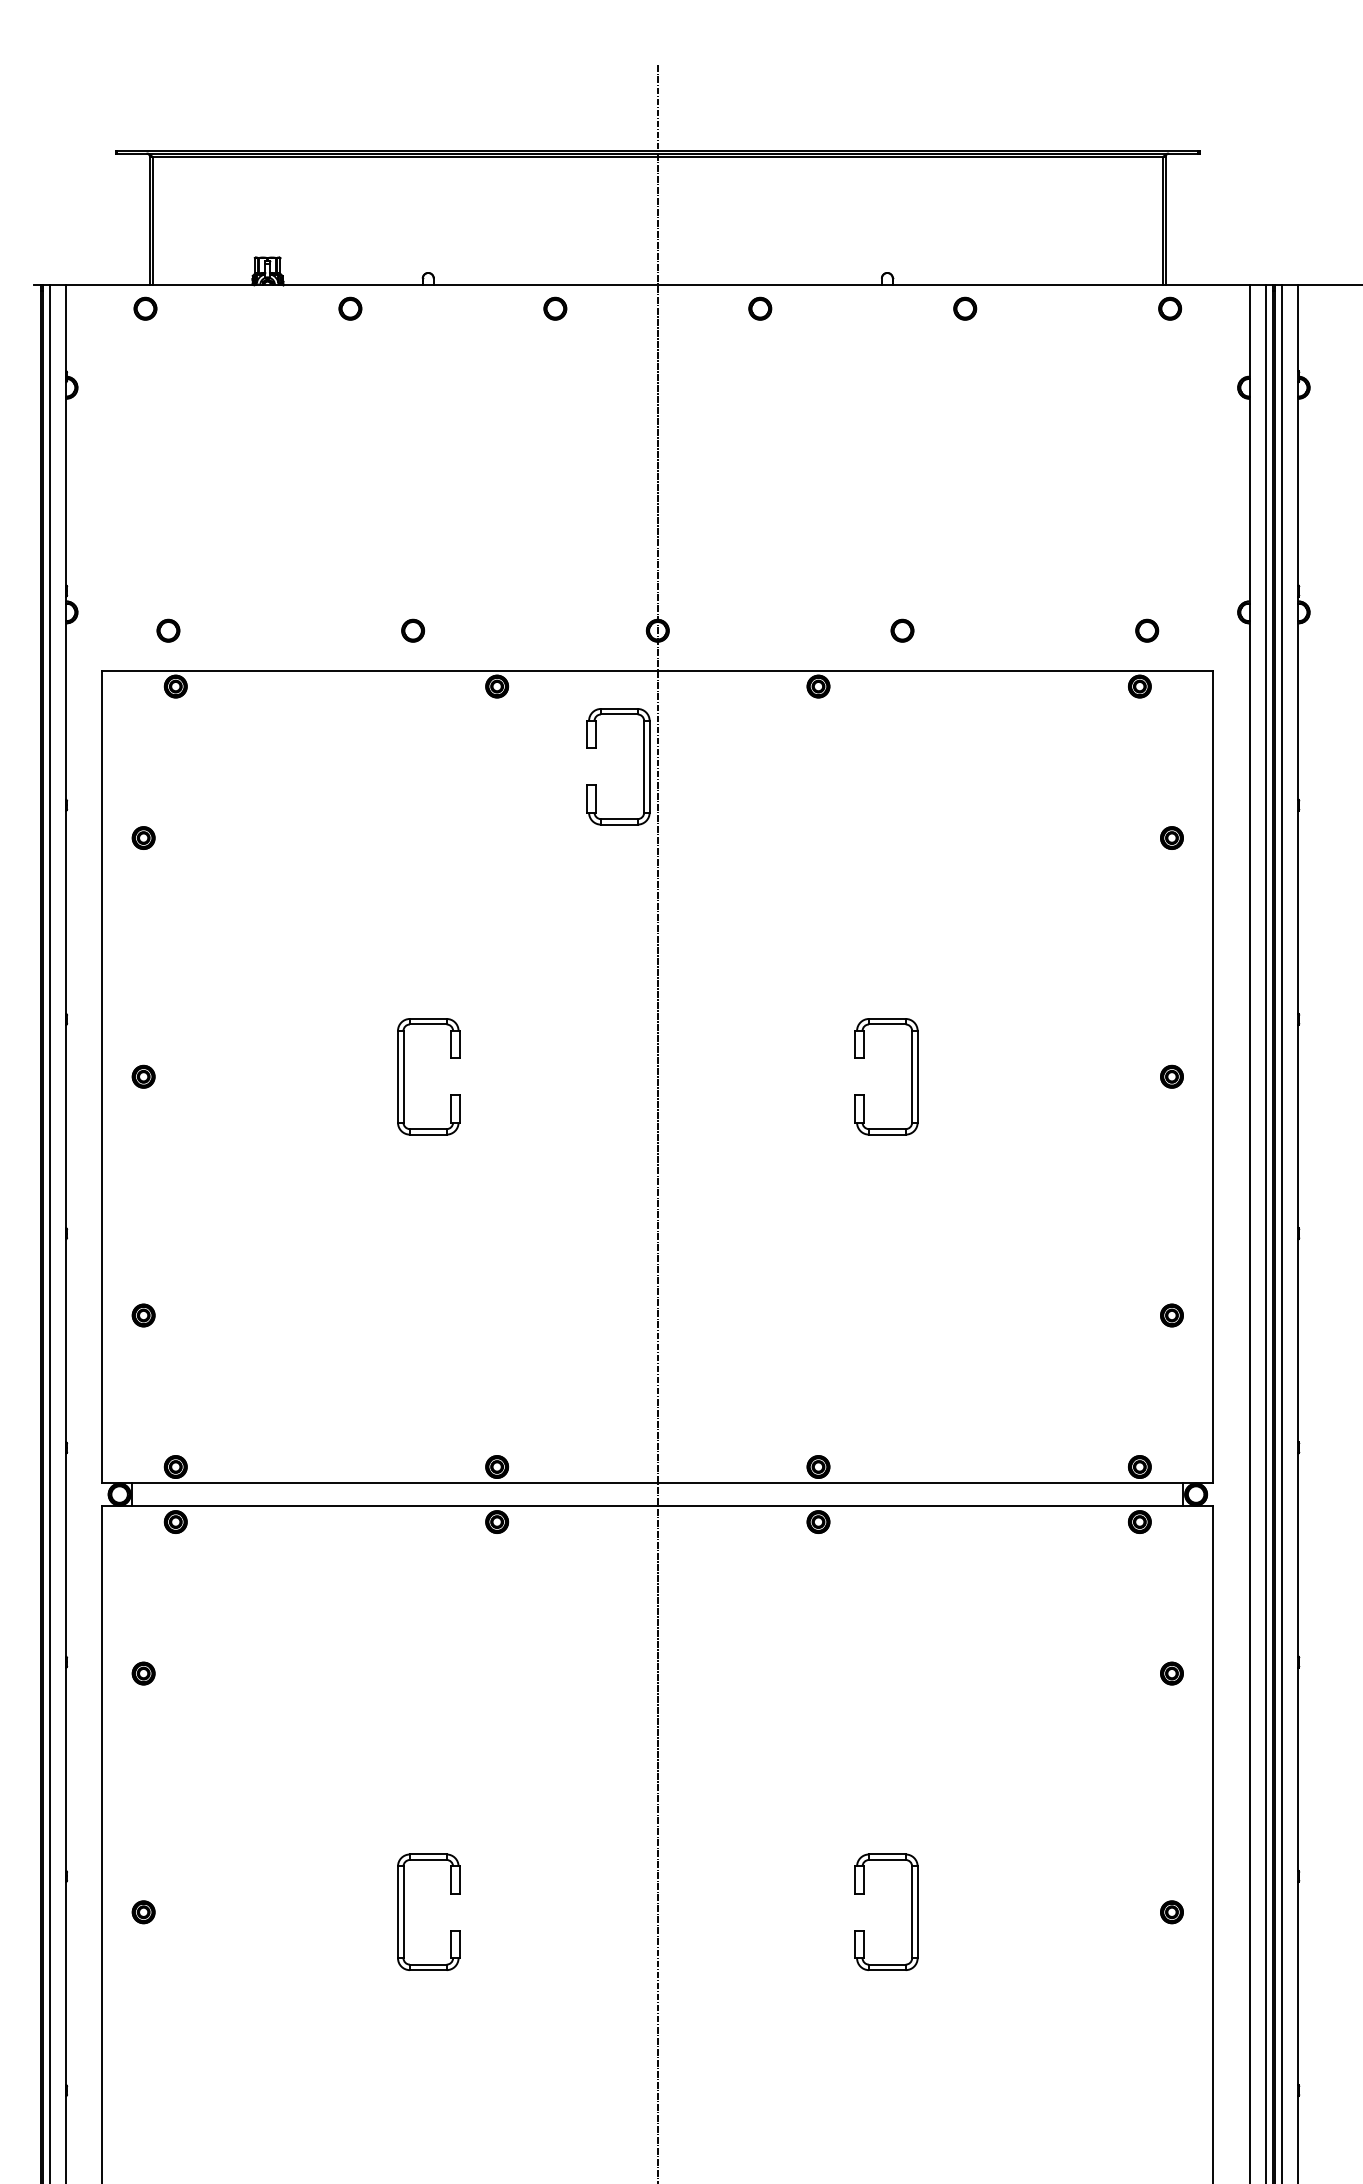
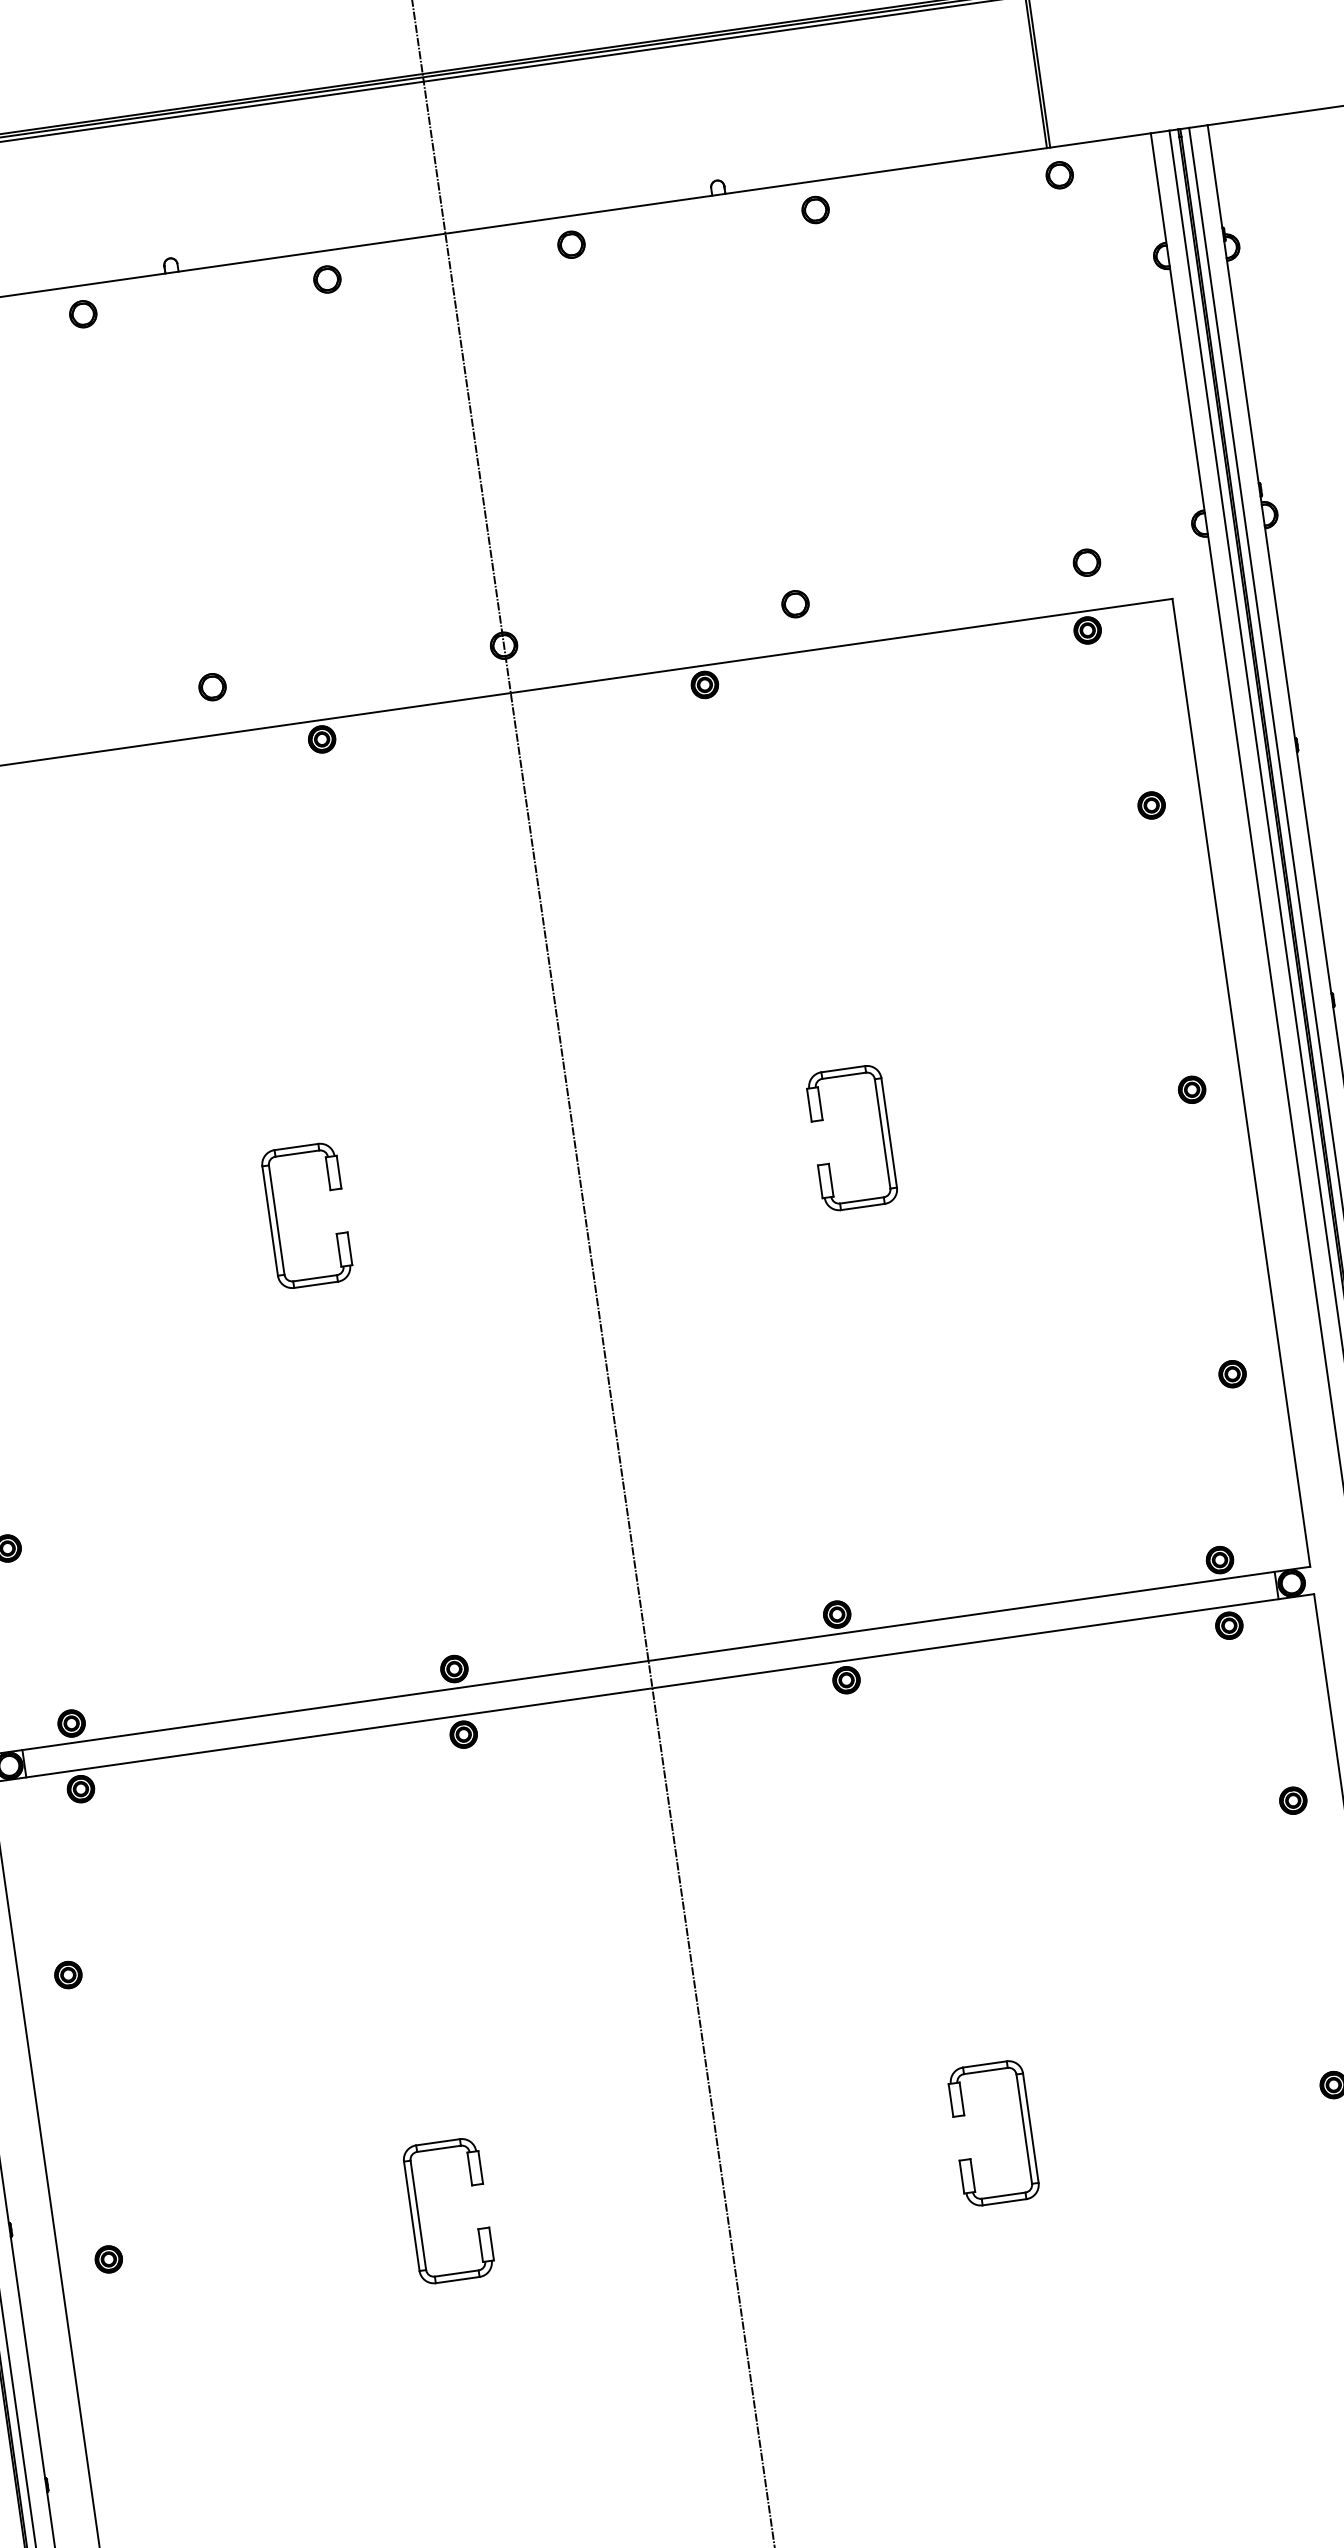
part: (643, 766) -> (509, 809), removed

